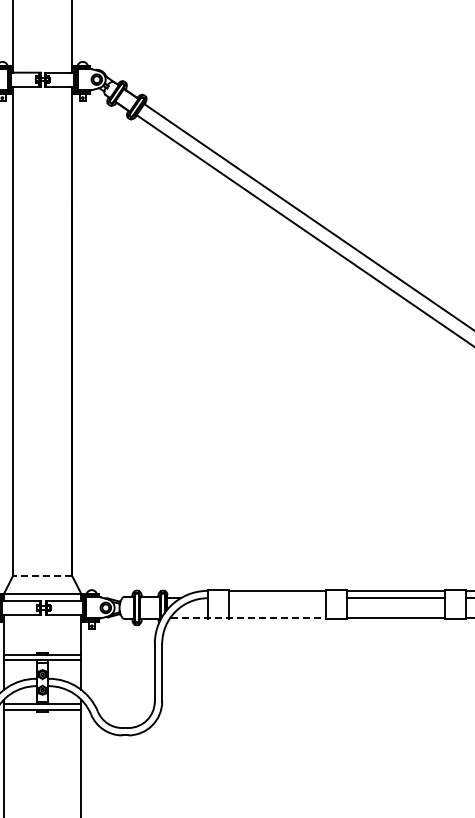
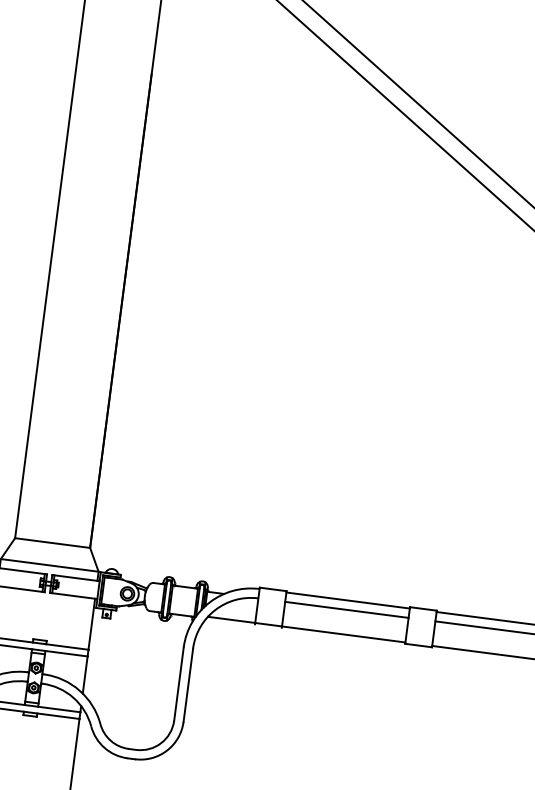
line: (42, 576) -> (52, 543), dashed -> solid
line: (277, 598) -> (346, 610), added
line: (248, 617) -> (306, 629), dashed -> solid

